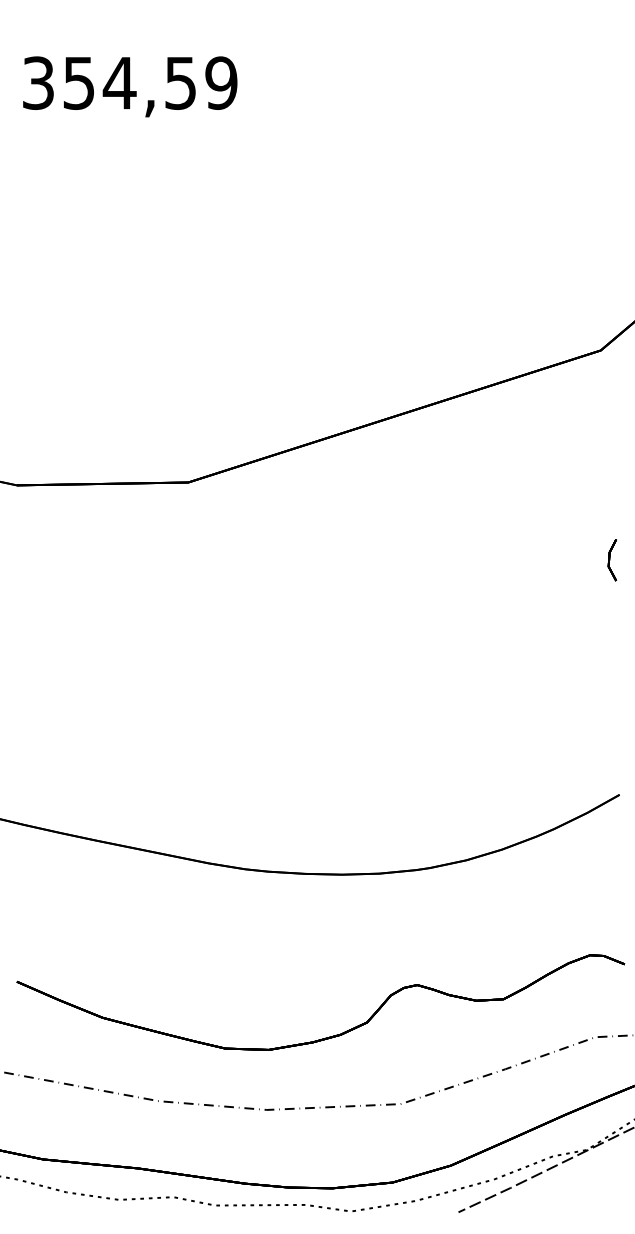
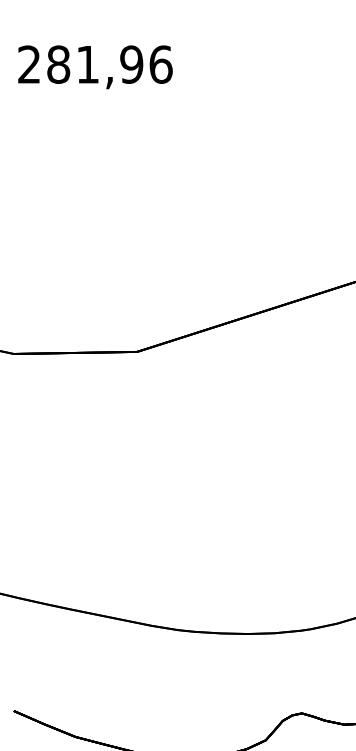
text: (130, 83) -> (95, 64), 354,59 -> 281,96

